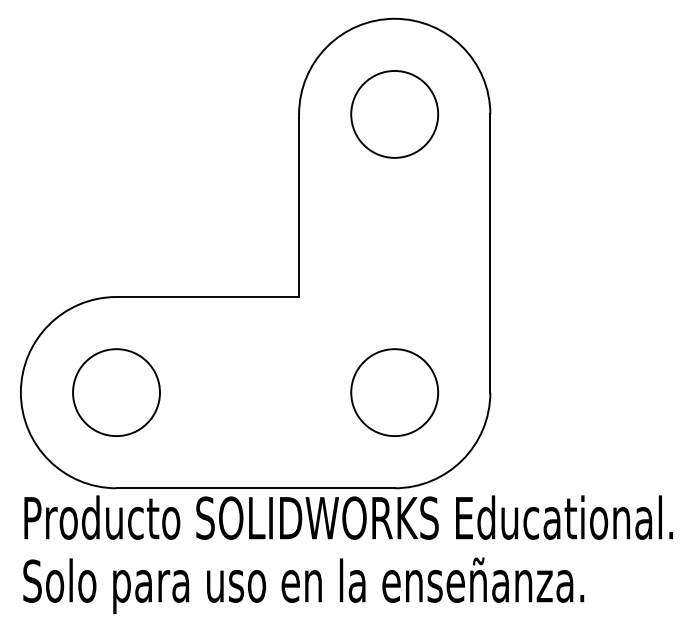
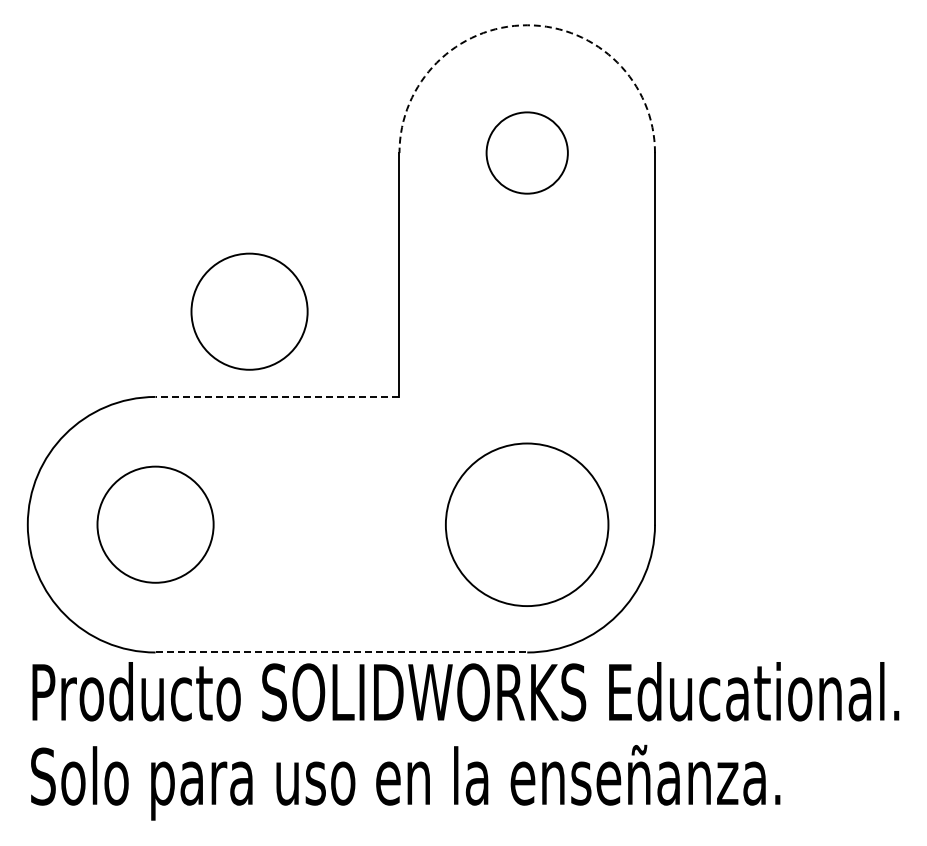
arc: (394, 18) -> (527, 25), solid -> dashed
circle: (394, 114) -> (527, 152), size x0.7
circle: (186, 233) -> (249, 311), added
line: (207, 296) -> (277, 396), solid -> dashed
circle: (394, 392) -> (527, 524), size x1.4
line: (255, 488) -> (341, 652), solid -> dashed

